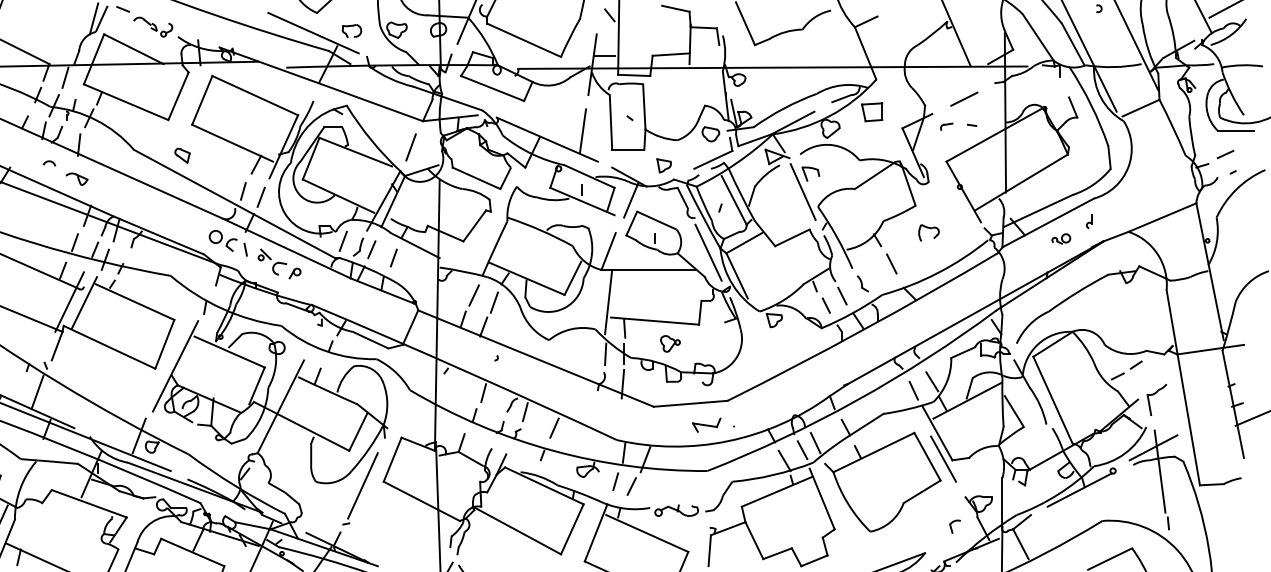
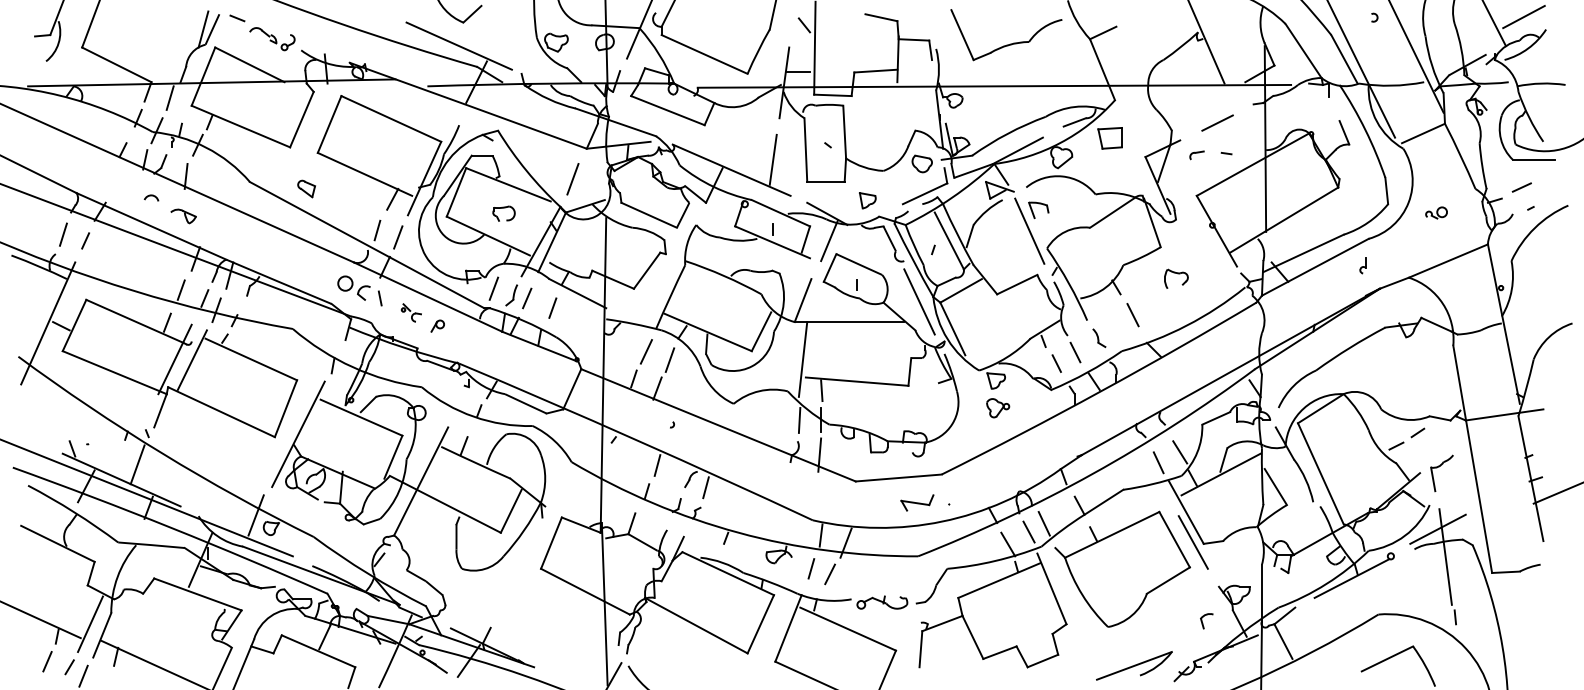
part: (351, 30) -> (503, 213), moved
part: (1061, 238) -> (1436, 212), moved
part: (272, 261) -> (411, 312), size x0.6
part: (670, 344) -> (998, 408), moved
line: (554, 428) -> (739, 506), removed
part: (360, 488) -> (514, 576), removed

